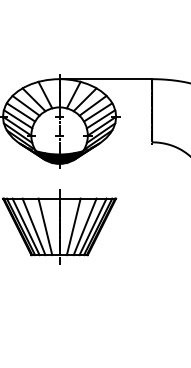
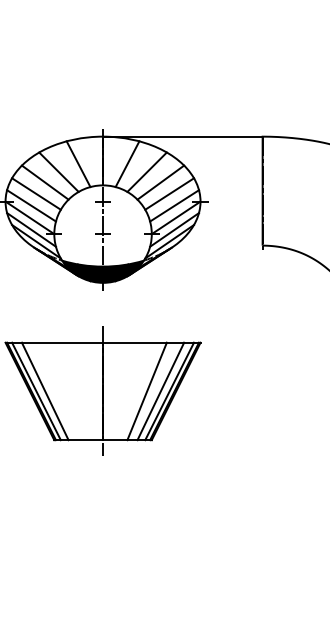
line: (33, 226) -> (58, 390), removed
line: (45, 226) -> (78, 390), removed
line: (73, 226) -> (127, 390), removed

